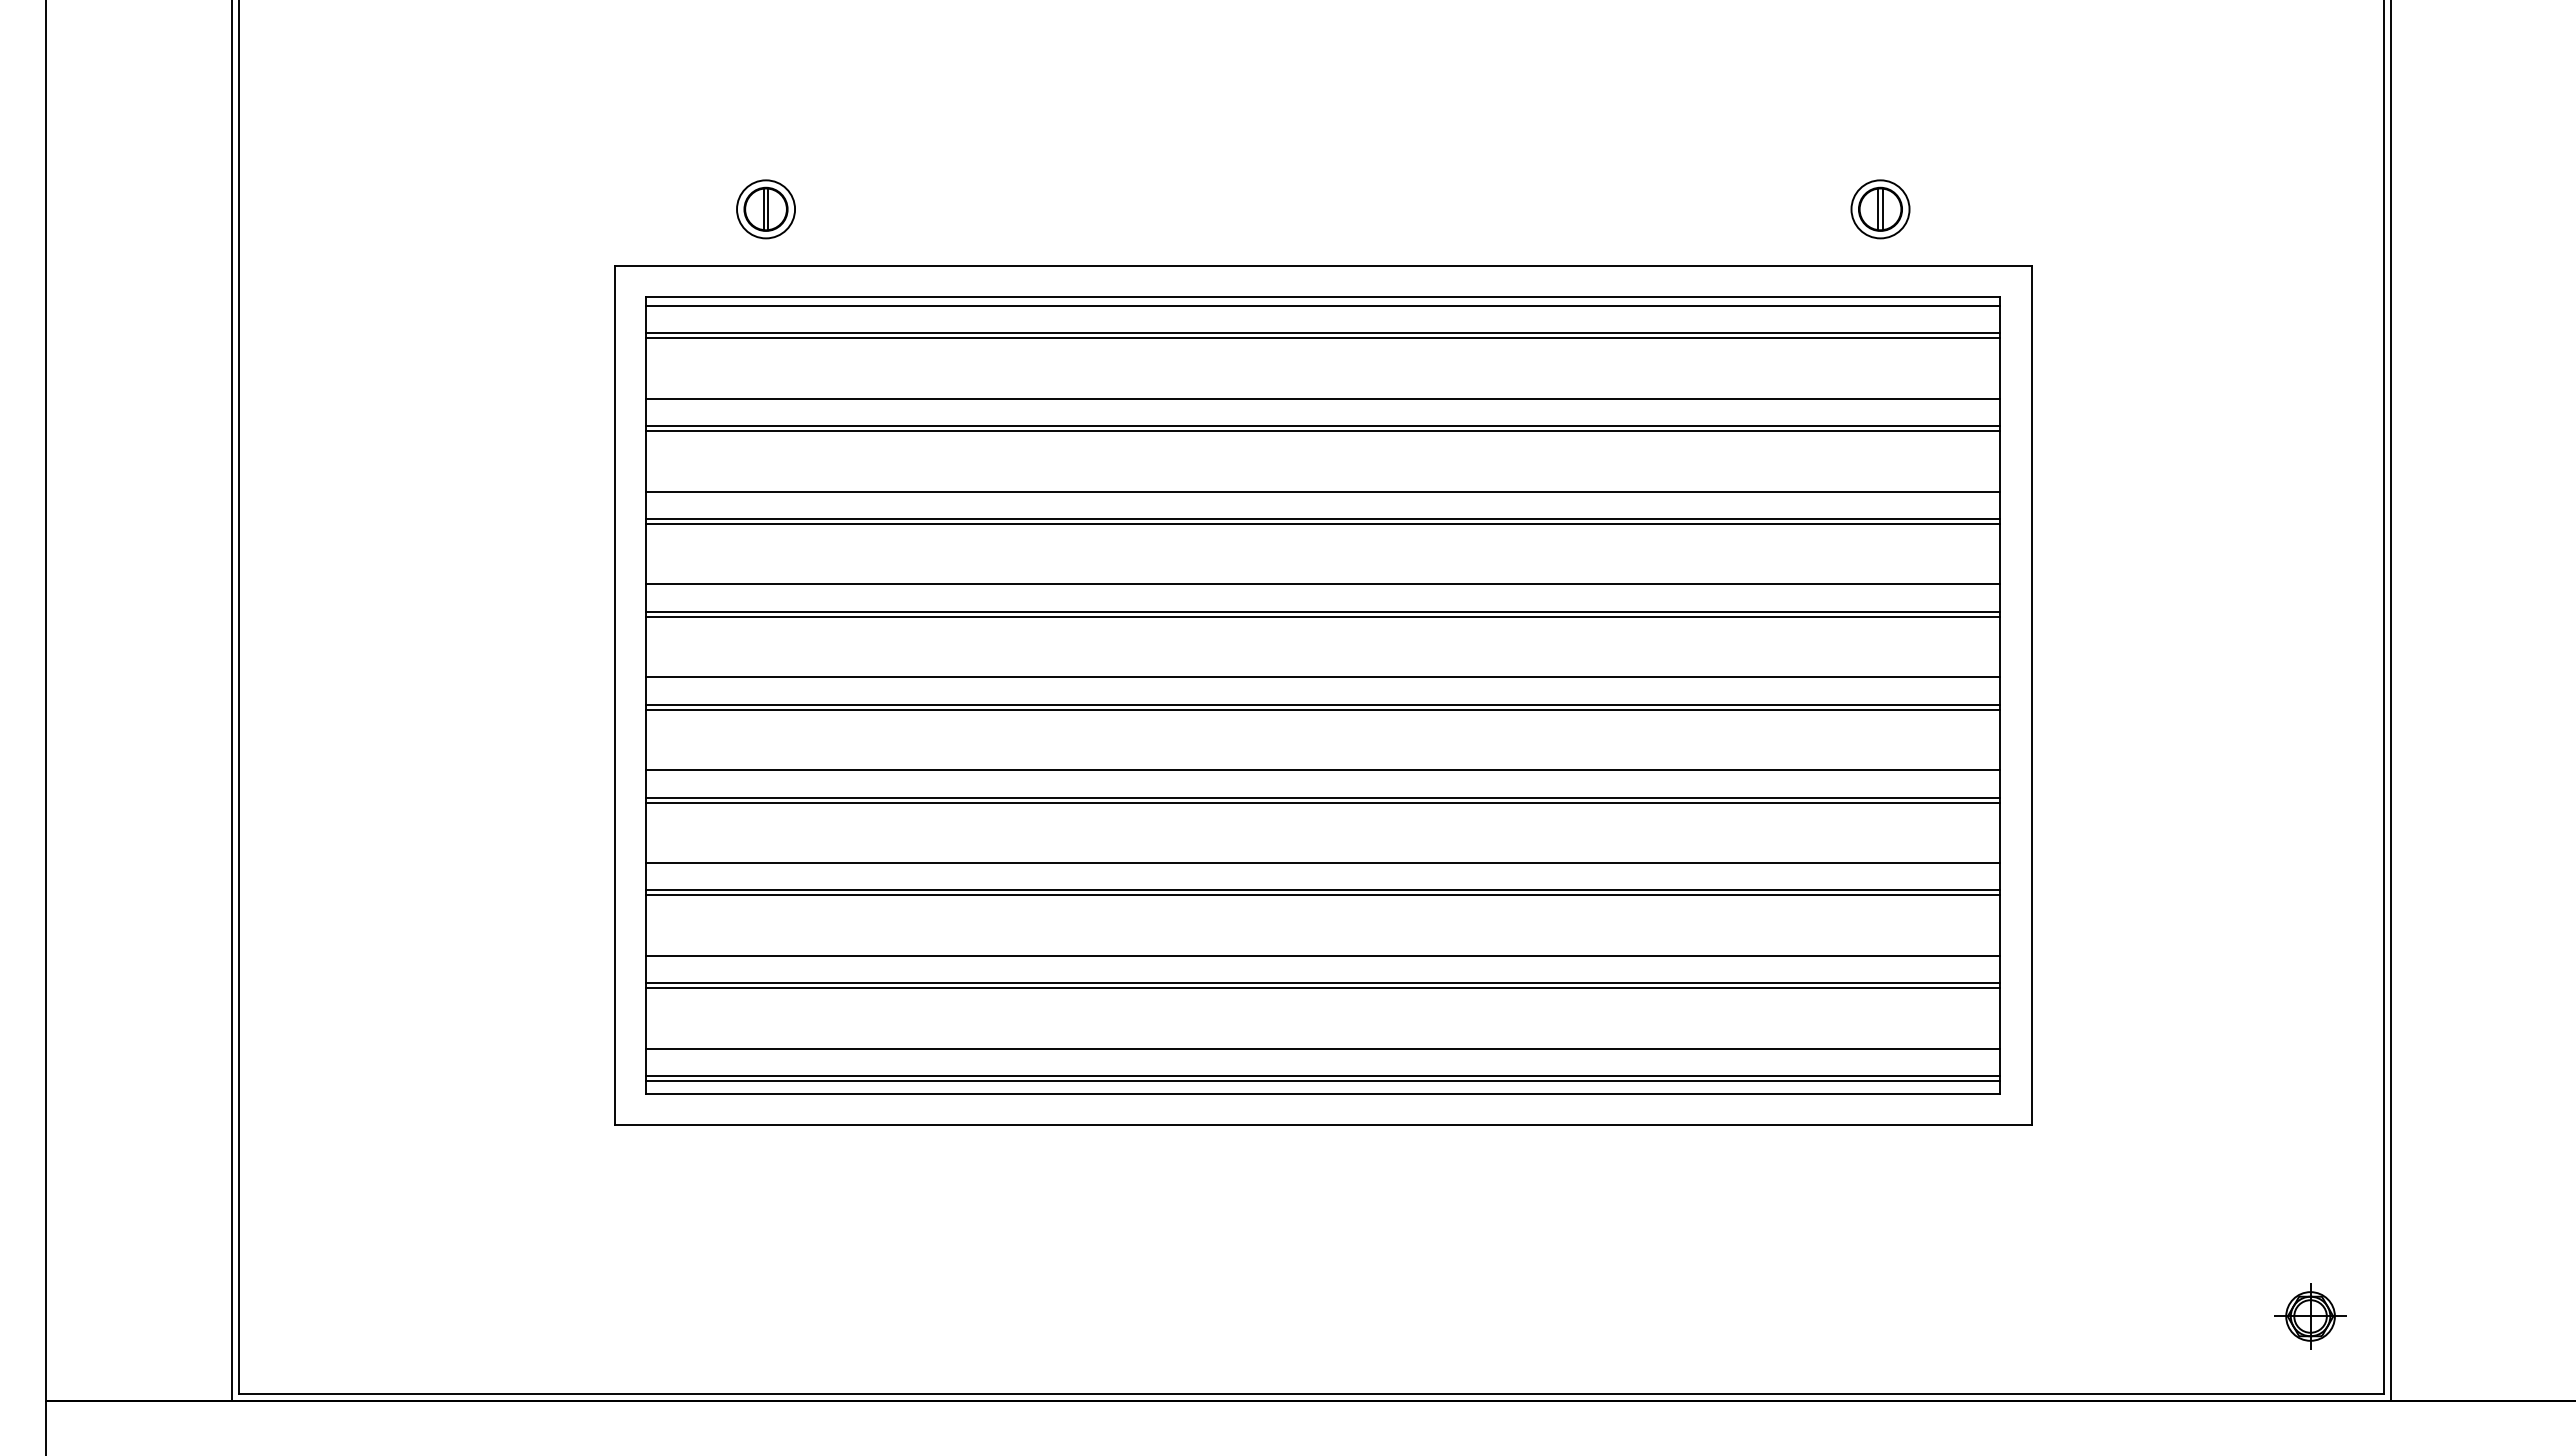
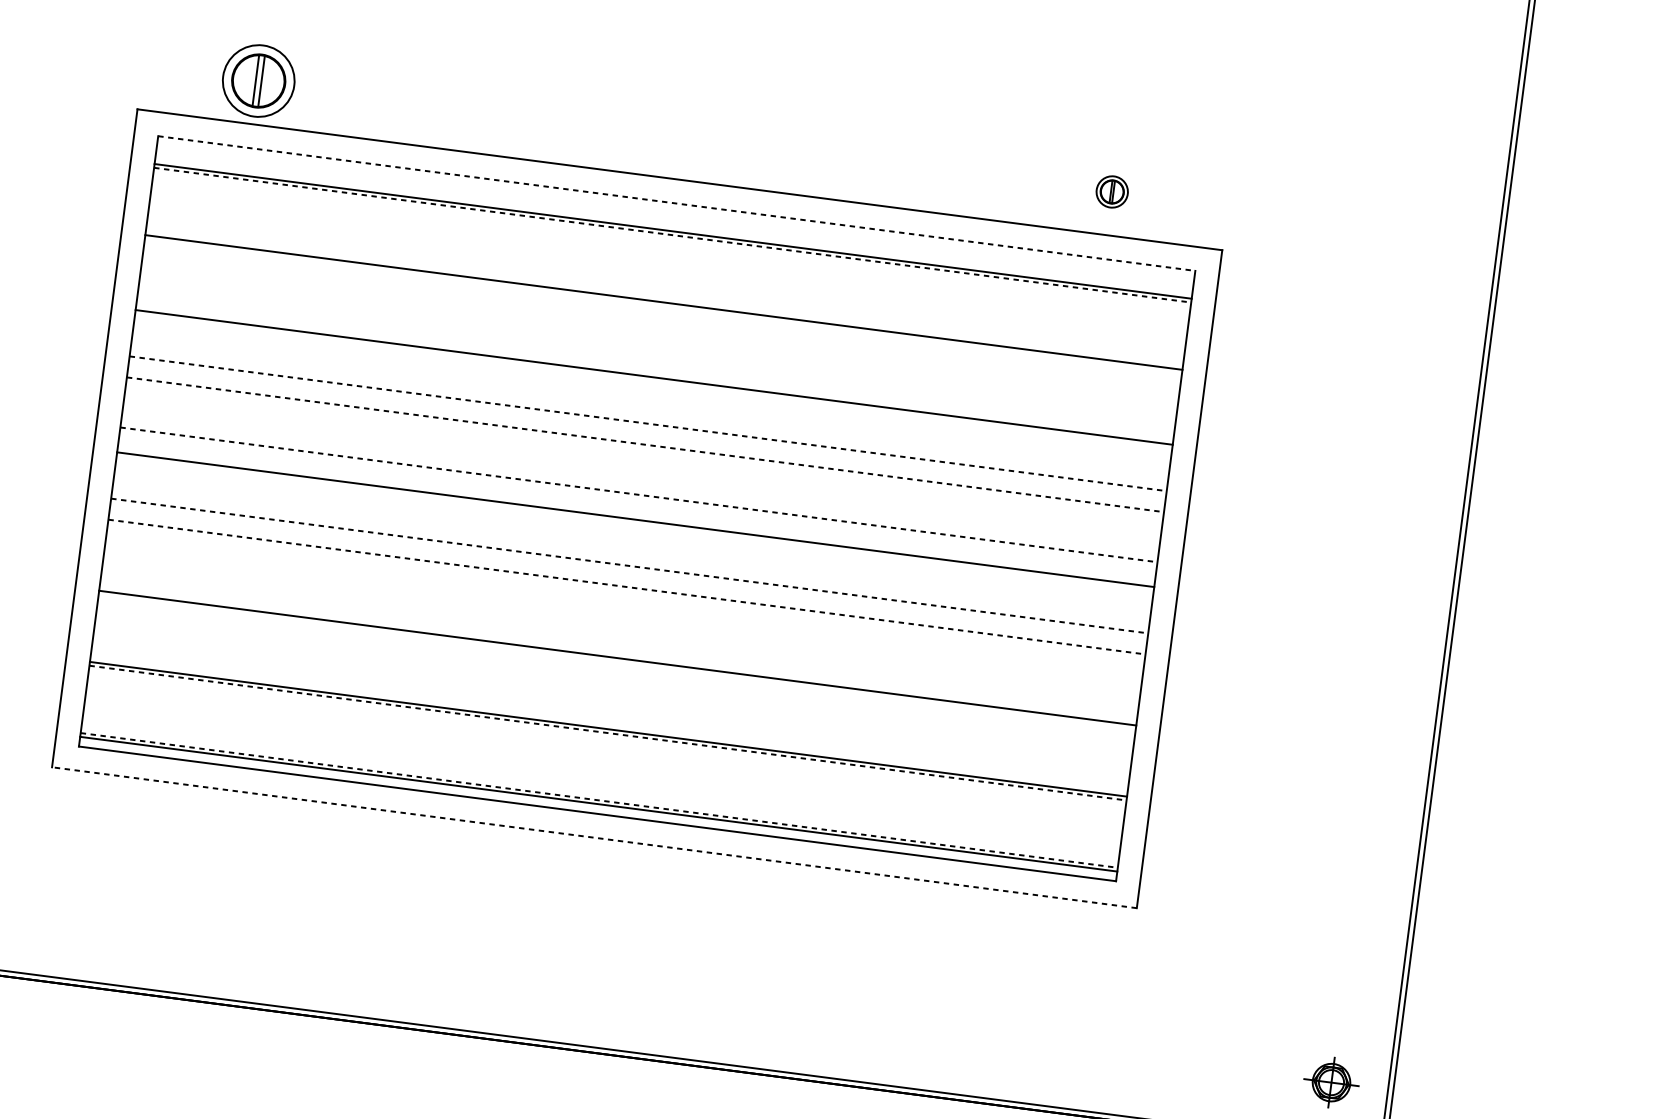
part: (765, 209) -> (258, 81), size x1.6
part: (1880, 209) -> (1112, 192), size x0.7
line: (1323, 296) -> (676, 203), solid -> dashed
line: (1323, 305) -> (676, 210), removed
line: (1323, 338) -> (672, 235), solid -> dashed
line: (1323, 398) -> (666, 281), removed
line: (1323, 431) -> (663, 306), removed
line: (1323, 491) -> (657, 352), removed
line: (1323, 518) -> (654, 373), removed
line: (1323, 584) -> (648, 423), solid -> dashed
line: (1323, 611) -> (645, 444), solid -> dashed
line: (1323, 616) -> (645, 448), removed
line: (1323, 677) -> (639, 495), solid -> dashed
line: (1323, 704) -> (636, 515), removed
line: (1323, 770) -> (629, 566), solid -> dashed
line: (1323, 797) -> (627, 586), solid -> dashed
line: (1323, 802) -> (626, 590), removed
line: (1323, 863) -> (620, 637), removed
line: (1323, 895) -> (617, 662), removed
line: (1323, 955) -> (611, 707), removed
line: (1323, 988) -> (608, 733), solid -> dashed
line: (1323, 1048) -> (602, 779), removed
line: (1323, 1076) -> (599, 800), solid -> dashed
line: (1322, 1124) -> (593, 837), solid -> dashed

